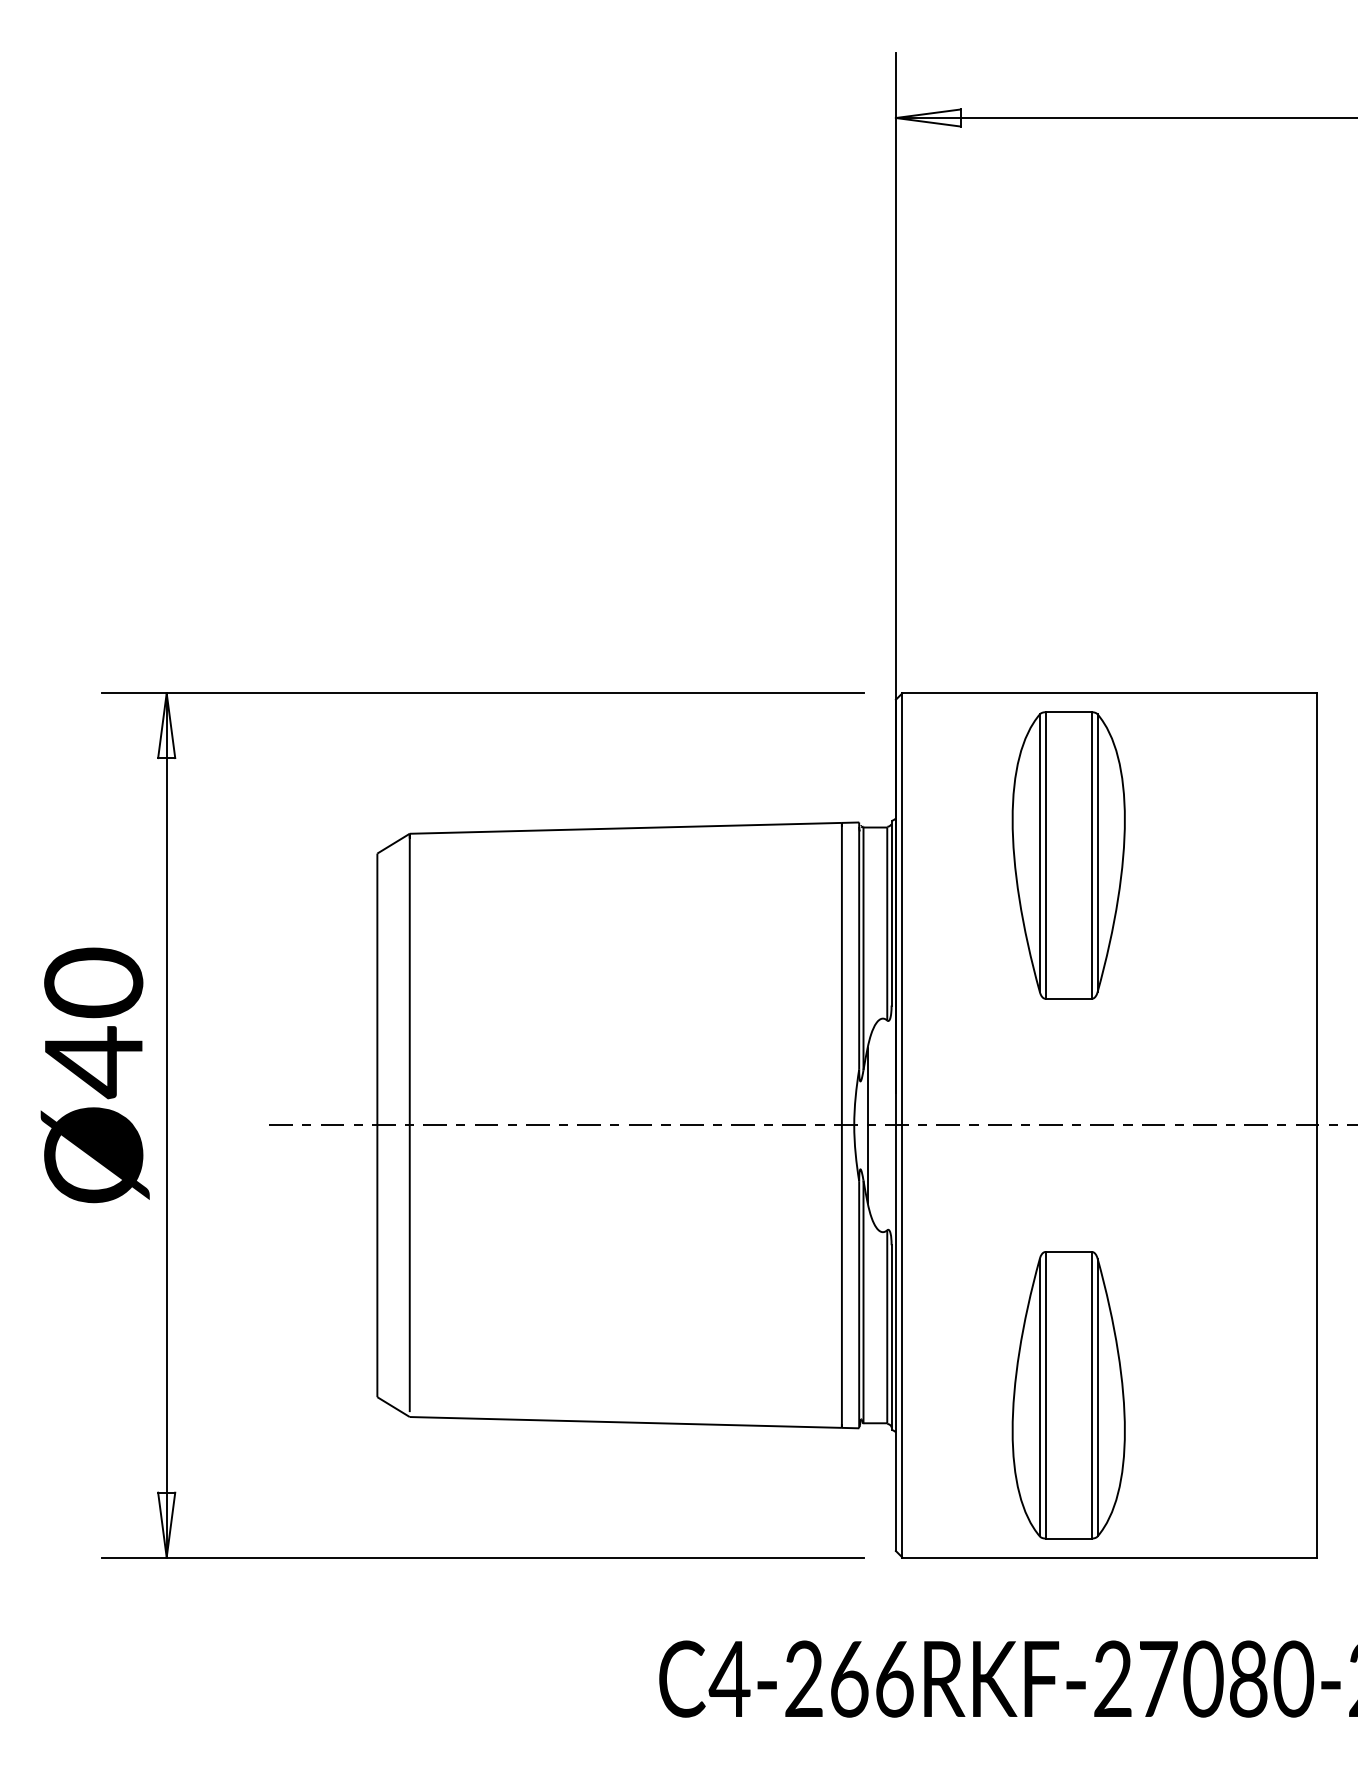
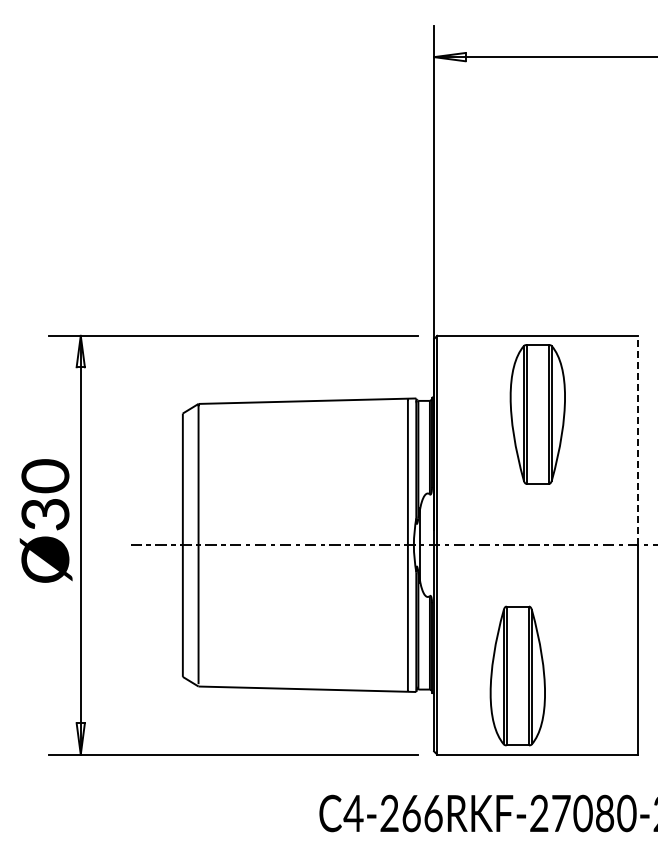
part: (1068, 855) -> (537, 414), moved
line: (1317, 909) -> (638, 440), solid -> dashed
text: (93, 1061) -> (45, 514), Ø40 -> Ø30

